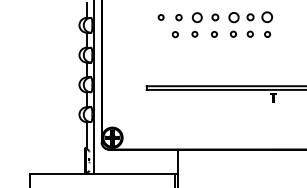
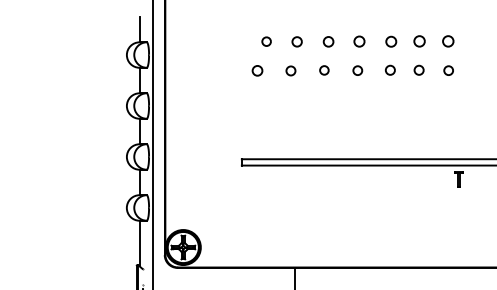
circle: (197, 17) -> (328, 41), size x0.62
circle: (233, 17) -> (390, 41), size x0.62
circle: (267, 17) -> (448, 41), size x0.62
circle: (155, 34) -> (256, 70), added

